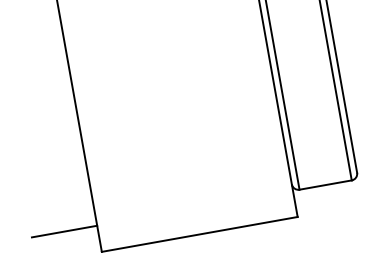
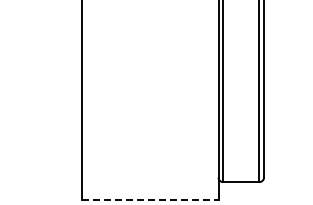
line: (63, 232) -> (58, 182), removed
line: (200, 234) -> (150, 200), solid -> dashed

